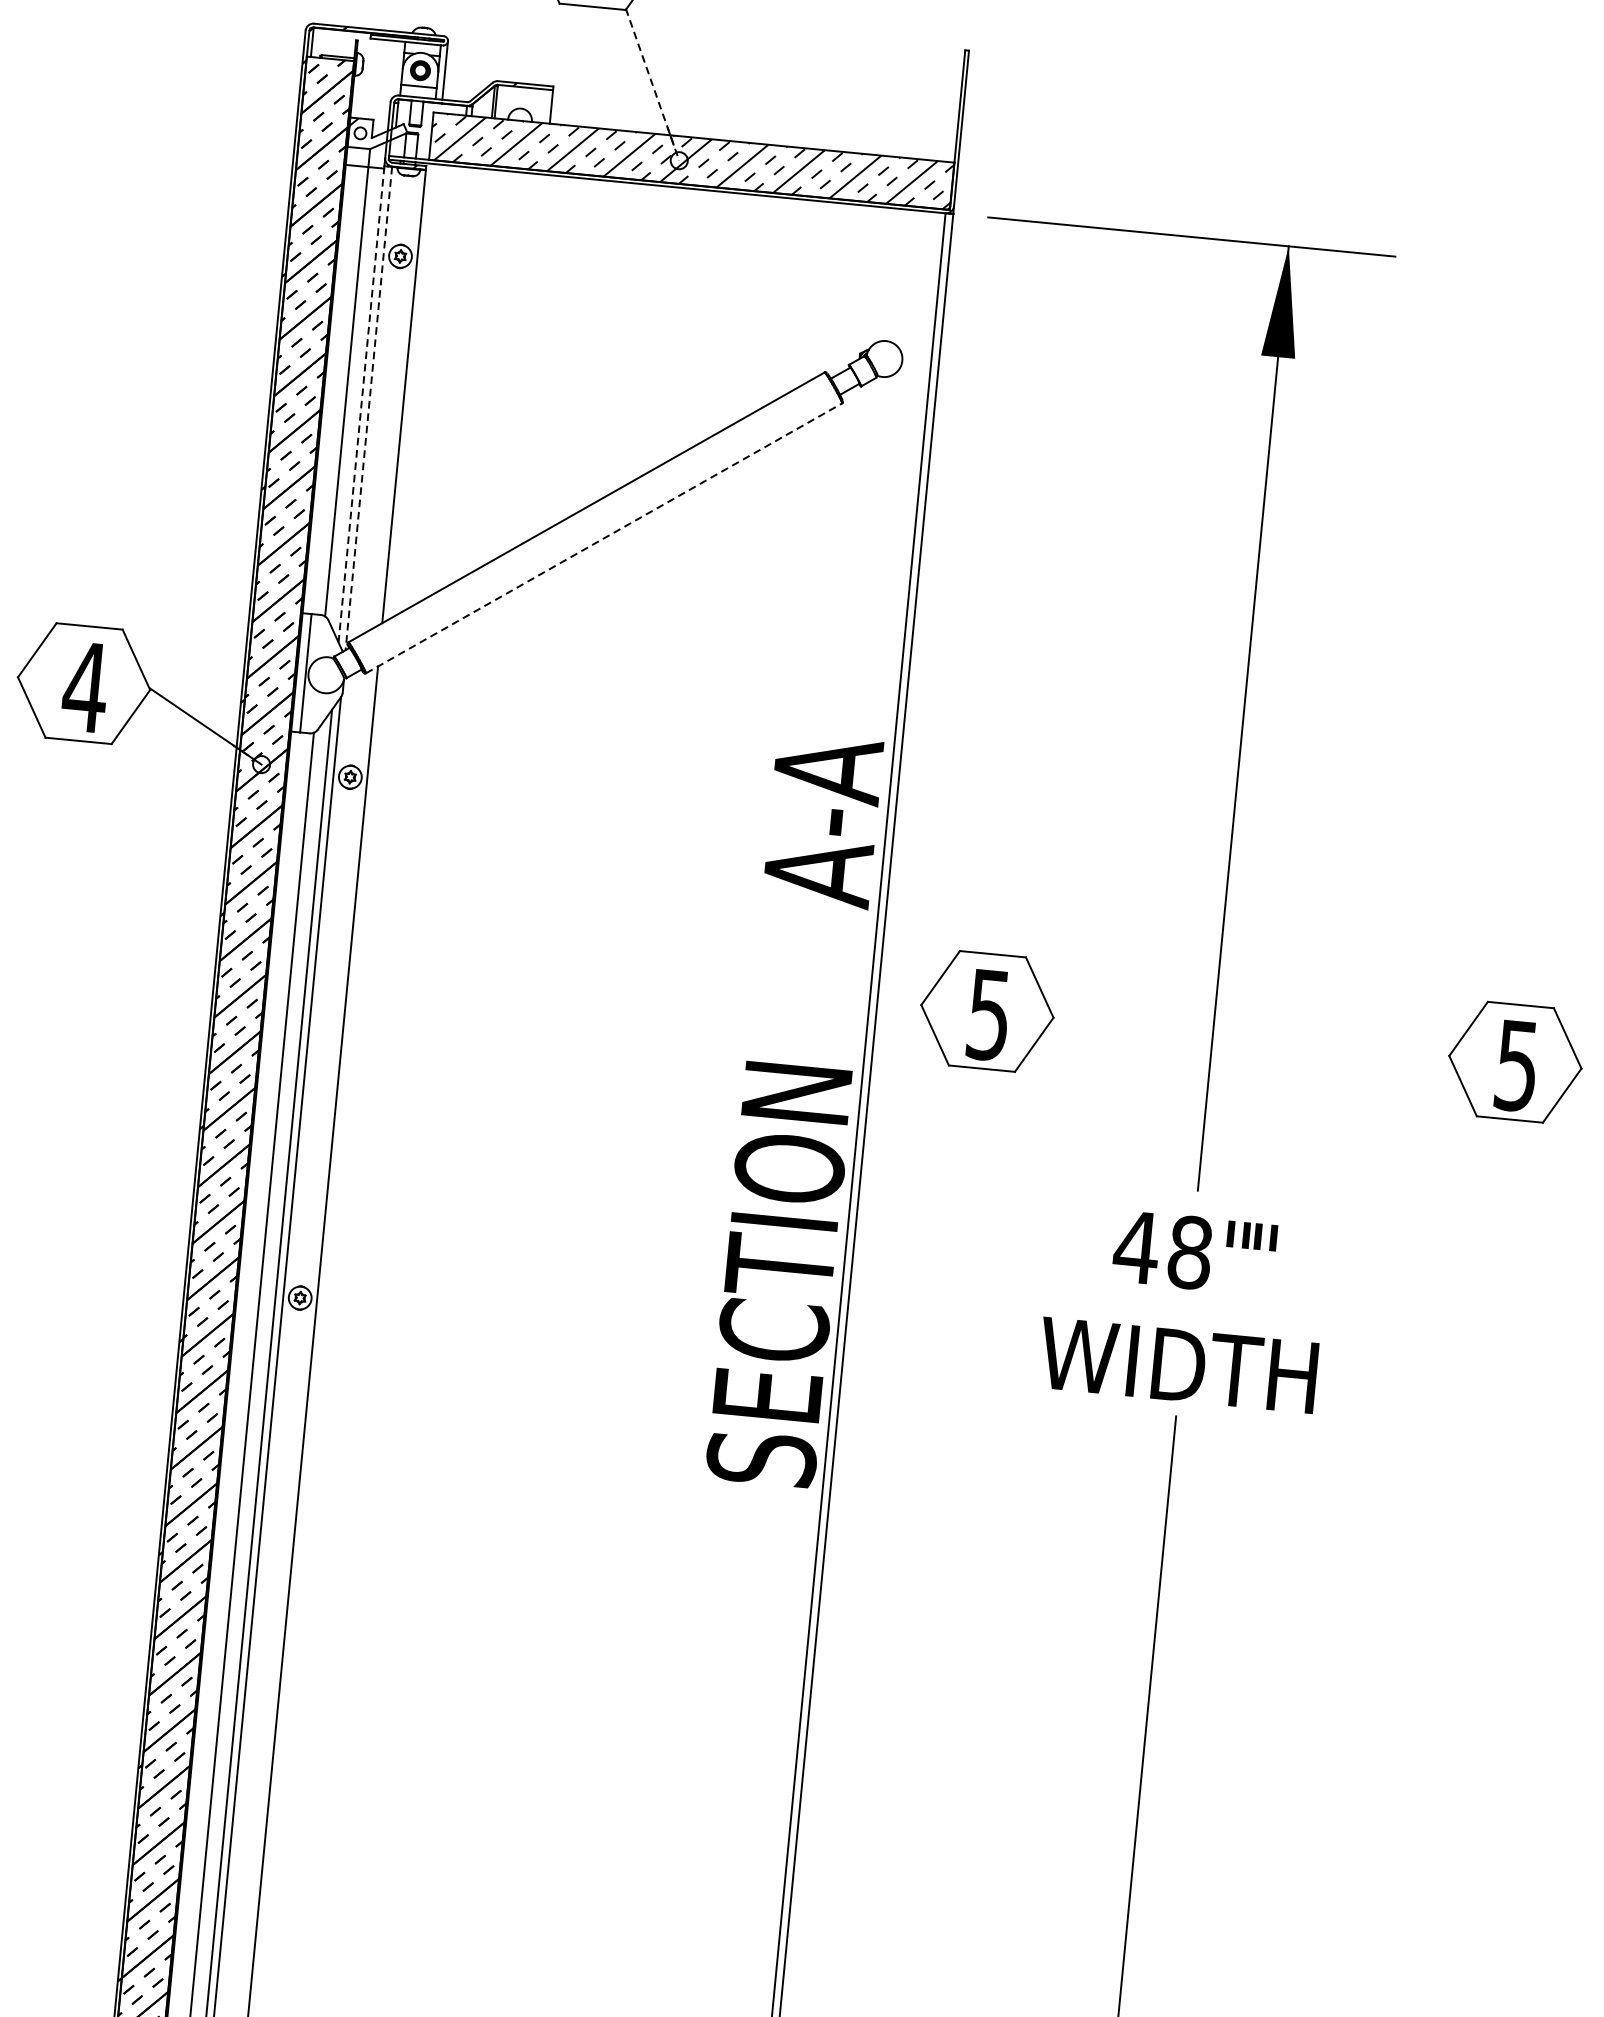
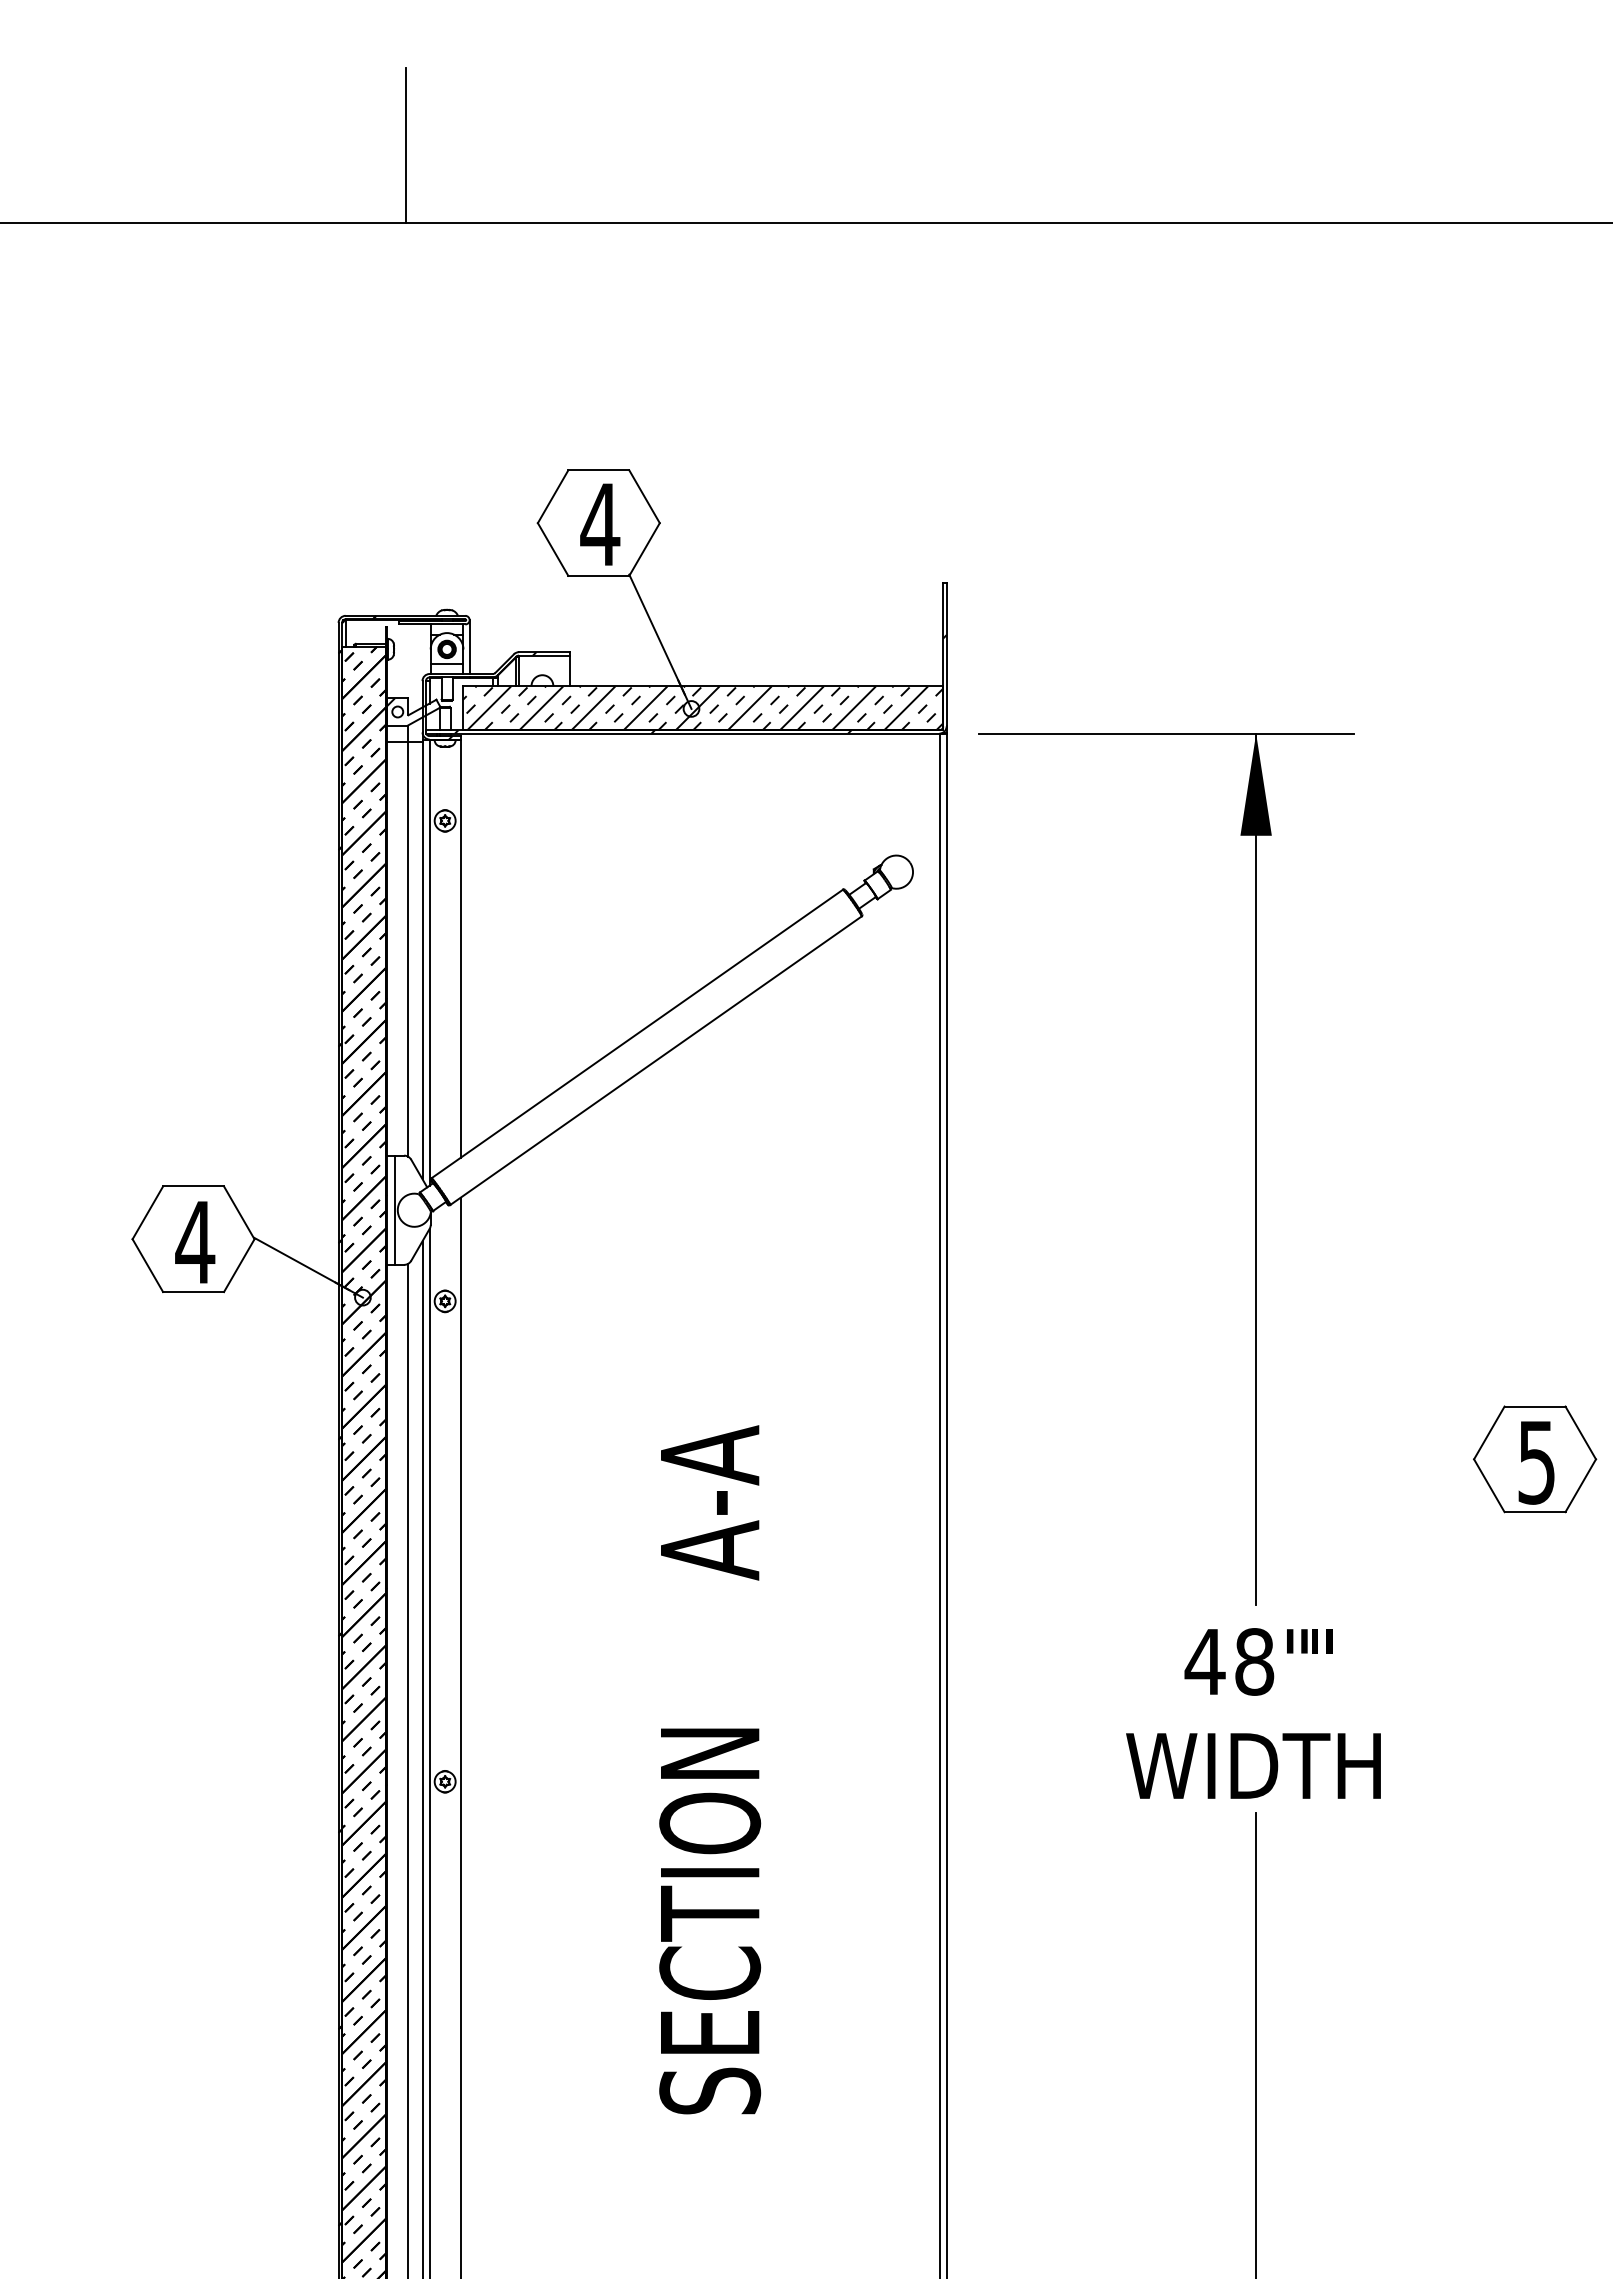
line: (652, 85) -> (660, 642), dashed -> solid
hatch: (691, 135) -> (700, 684), added
line: (361, 404) -> (422, 959), dashed -> solid
line: (368, 408) -> (429, 962), dashed -> solid
line: (604, 538) -> (656, 1060), dashed -> solid
part: (987, 1011) -> (1048, 1459), removed
text: (795, 1110) -> (710, 1769), moved

